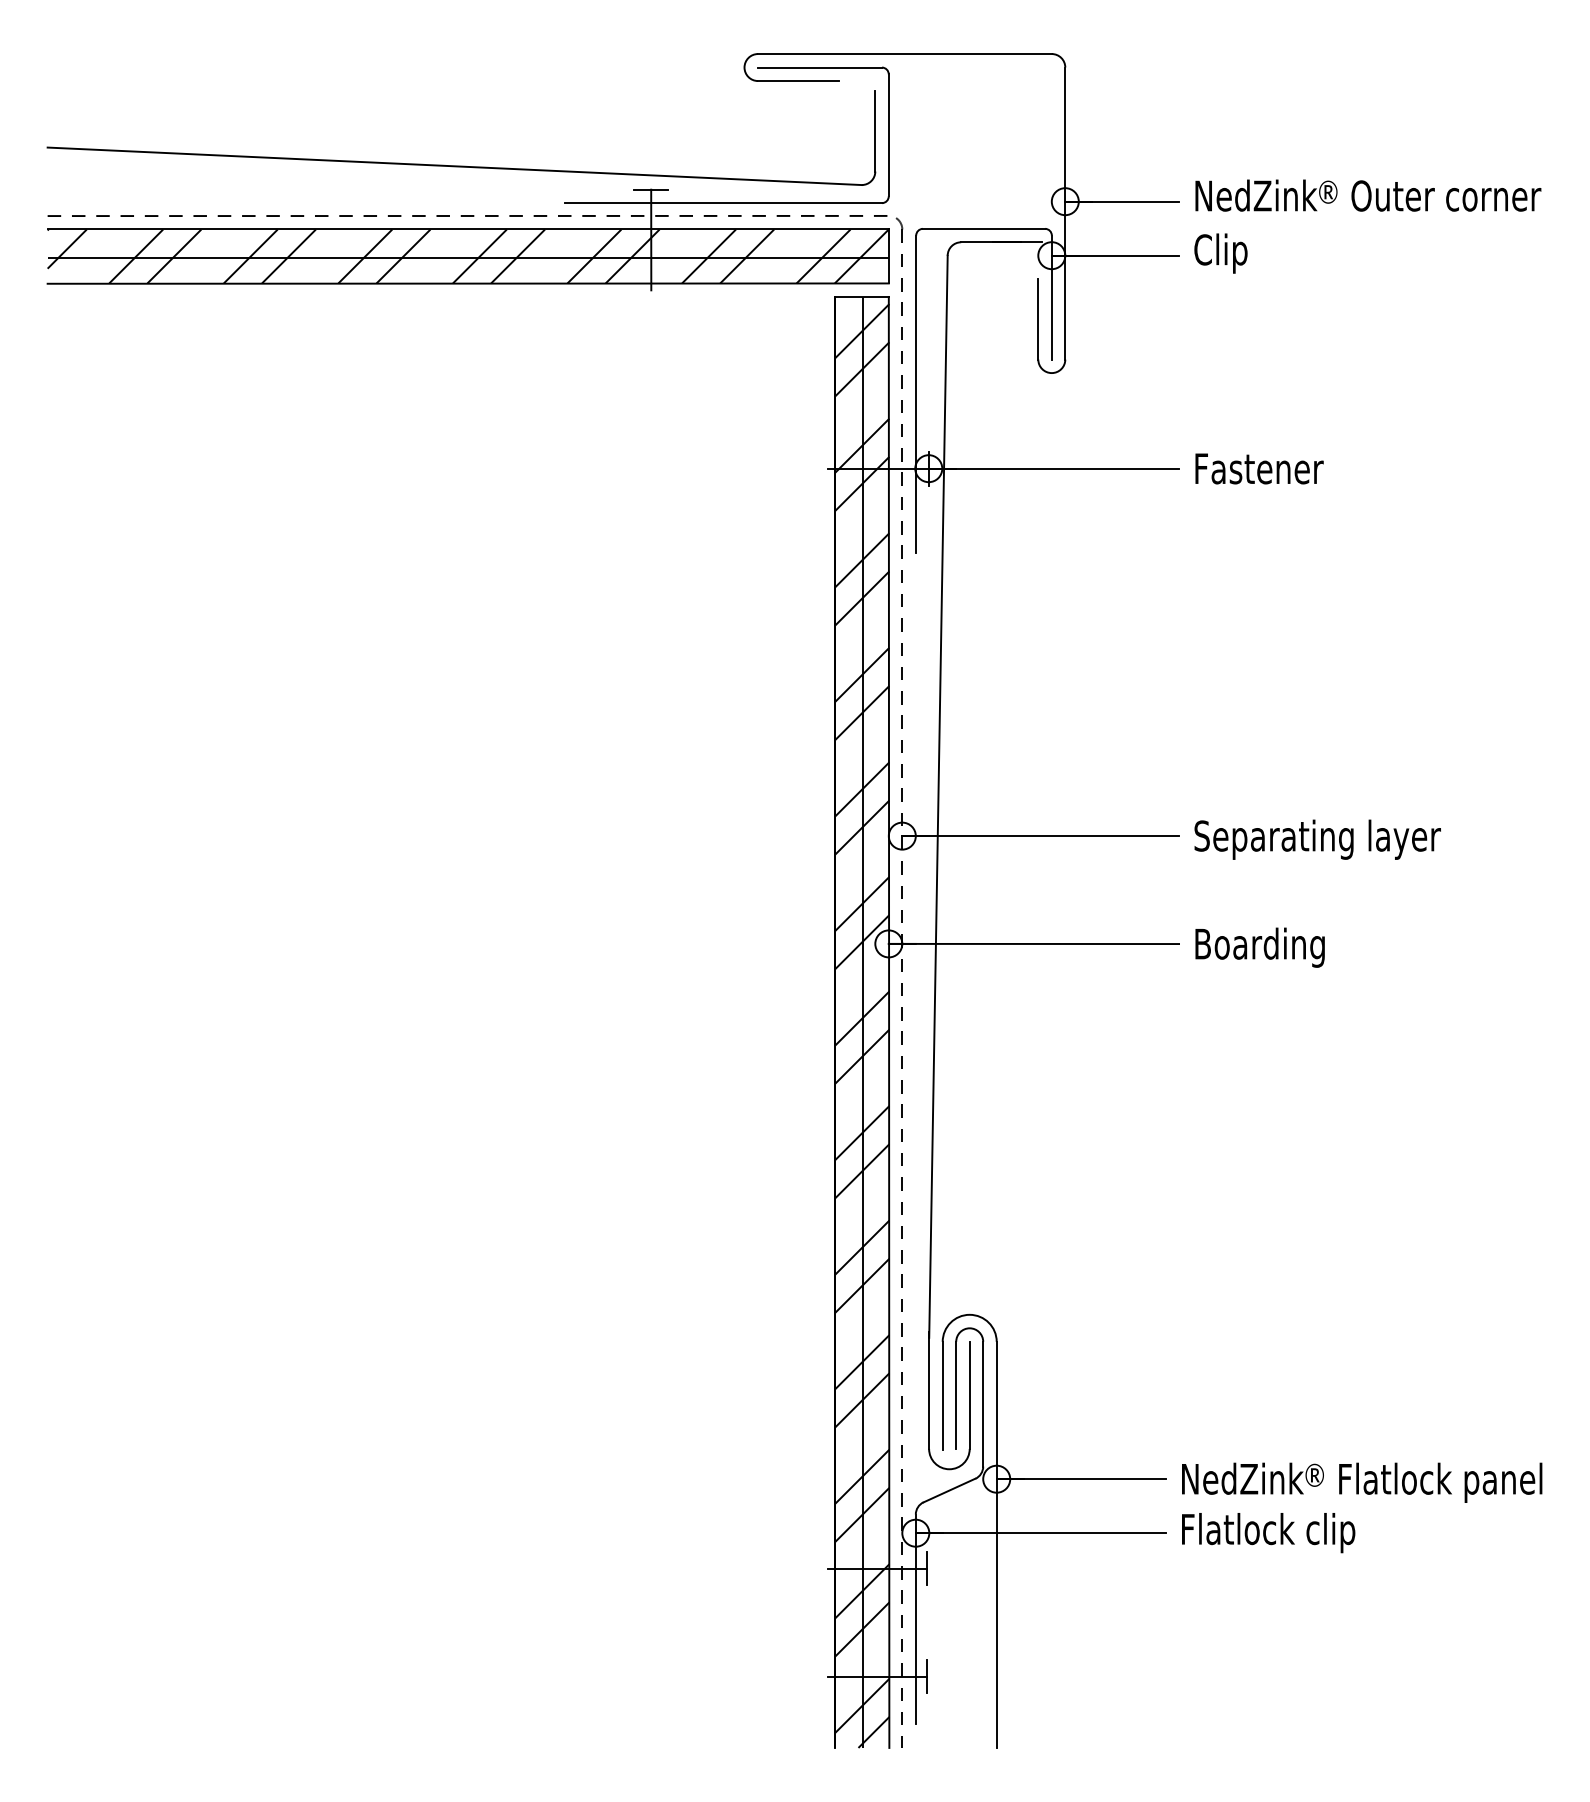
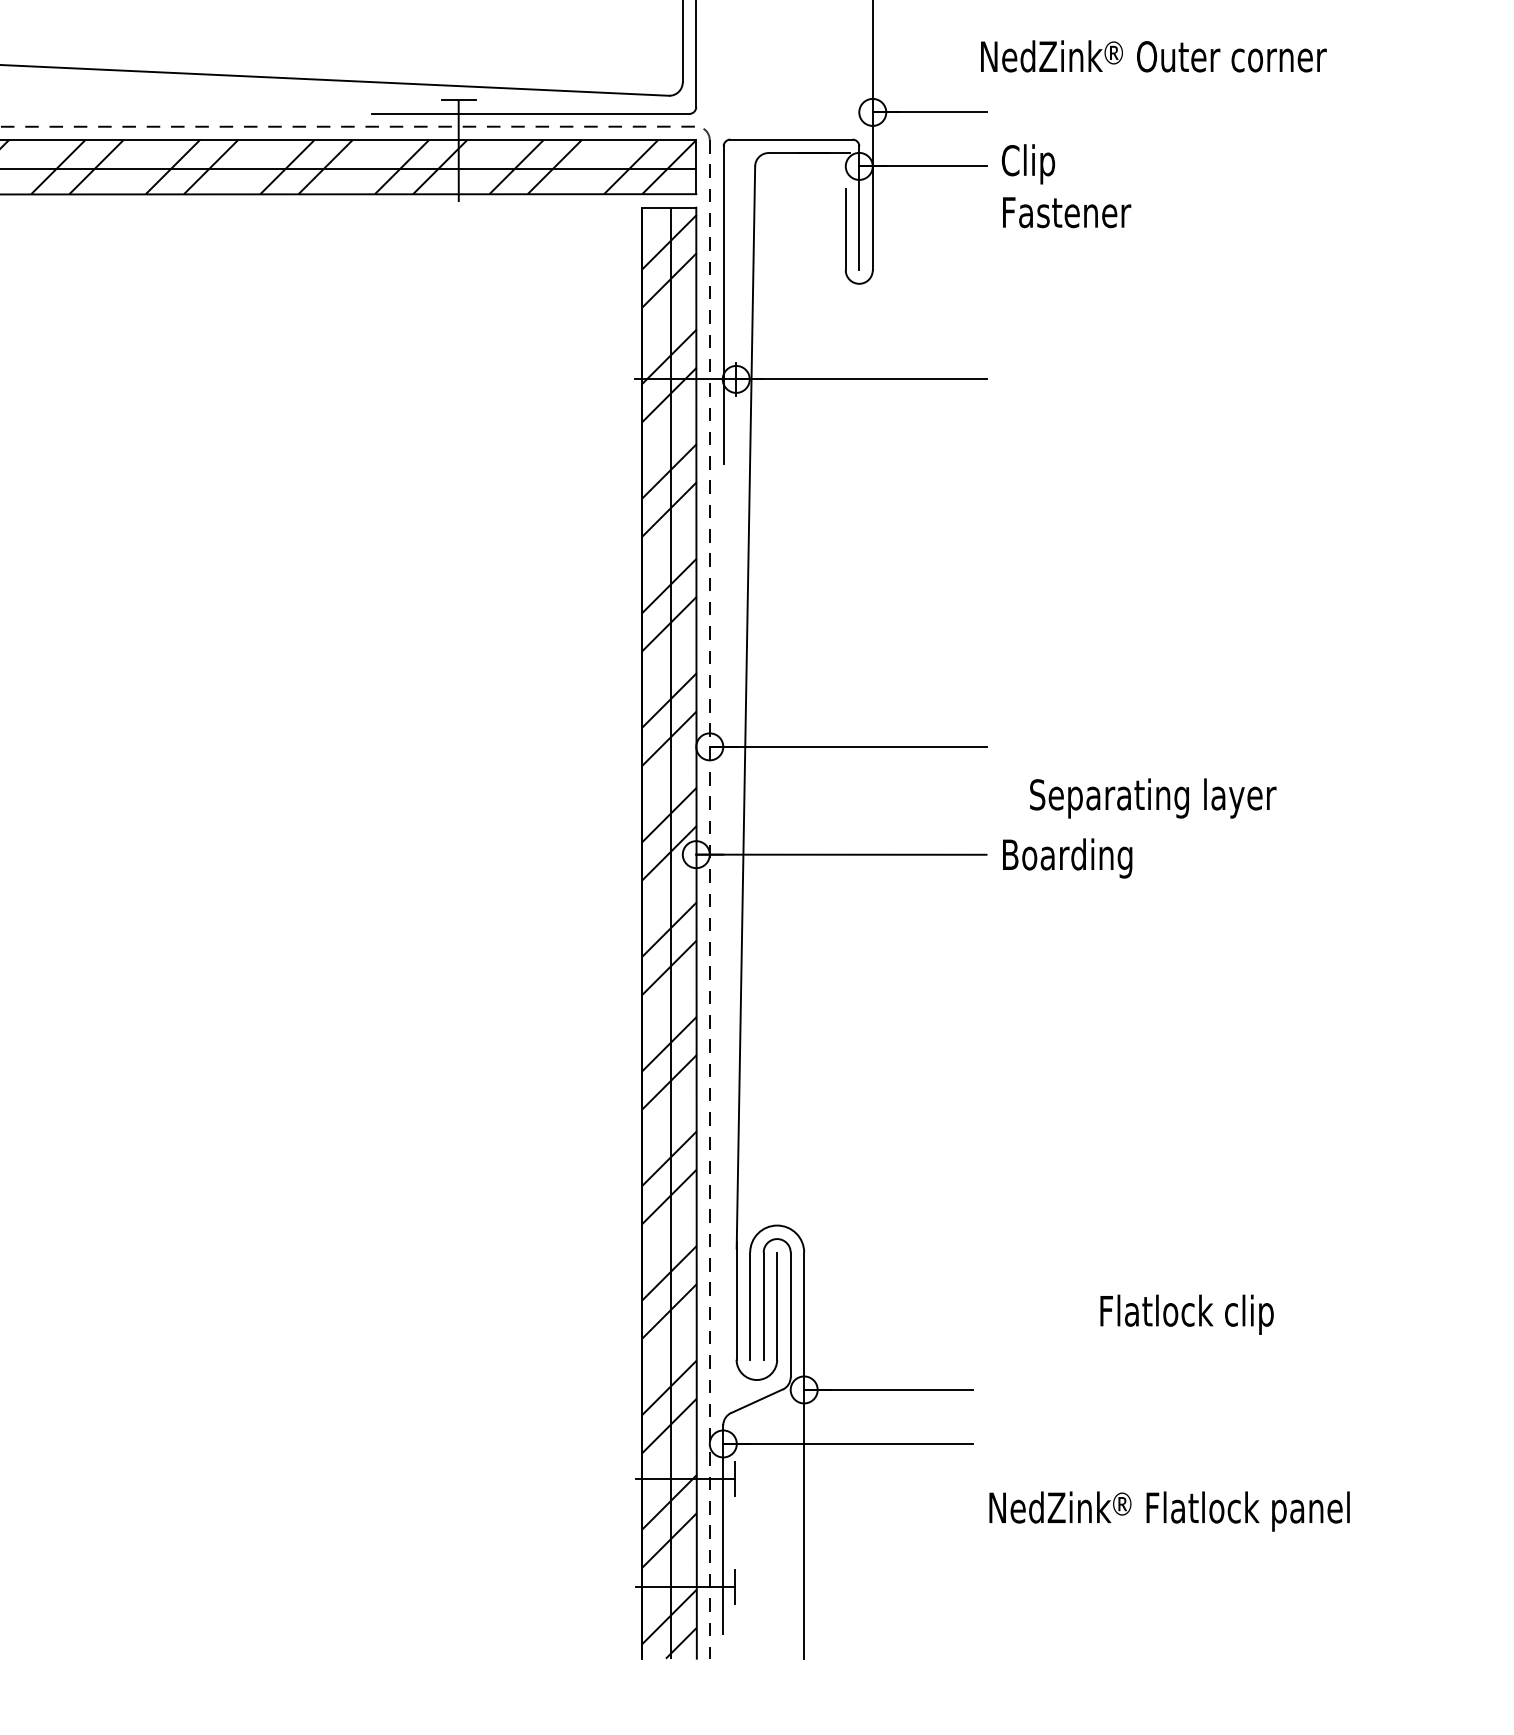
text: (1368, 195) -> (1153, 56), moved
text: (1259, 468) -> (1066, 212), moved
text: (1317, 839) -> (1152, 798), moved
text: (1362, 1482) -> (1169, 1511), moved
text: (1268, 1533) -> (1186, 1315), moved

